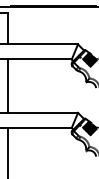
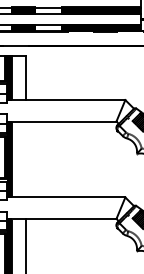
line: (7, 86) -> (25, 159), removed

